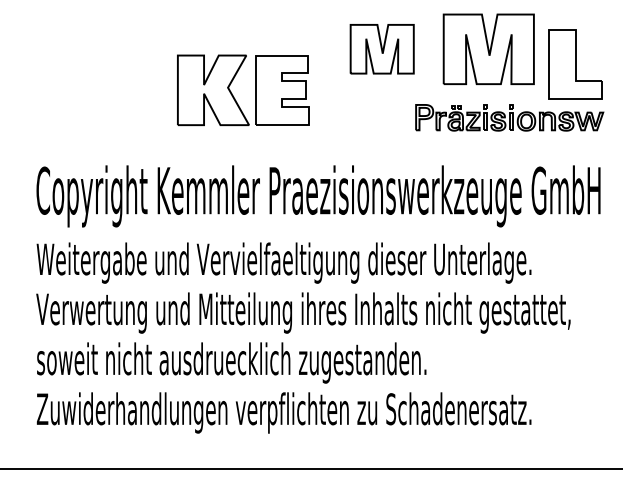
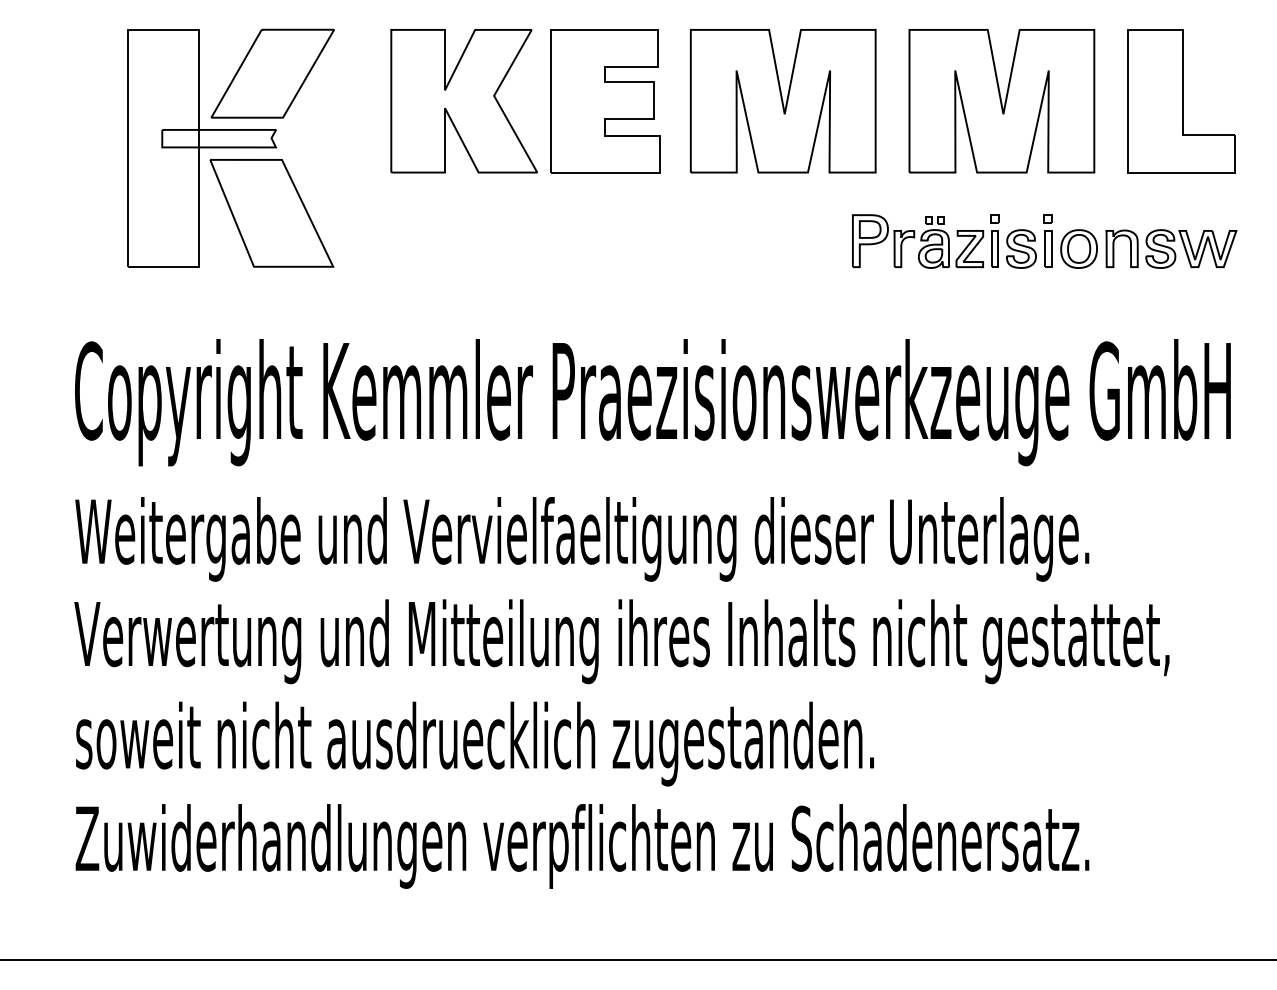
part: (382, 48) -> (784, 99), size x1.43
part: (575, 64) -> (1181, 101), moved
part: (112, 71) -> (230, 146), added
part: (234, 96) -> (507, 113), moved

